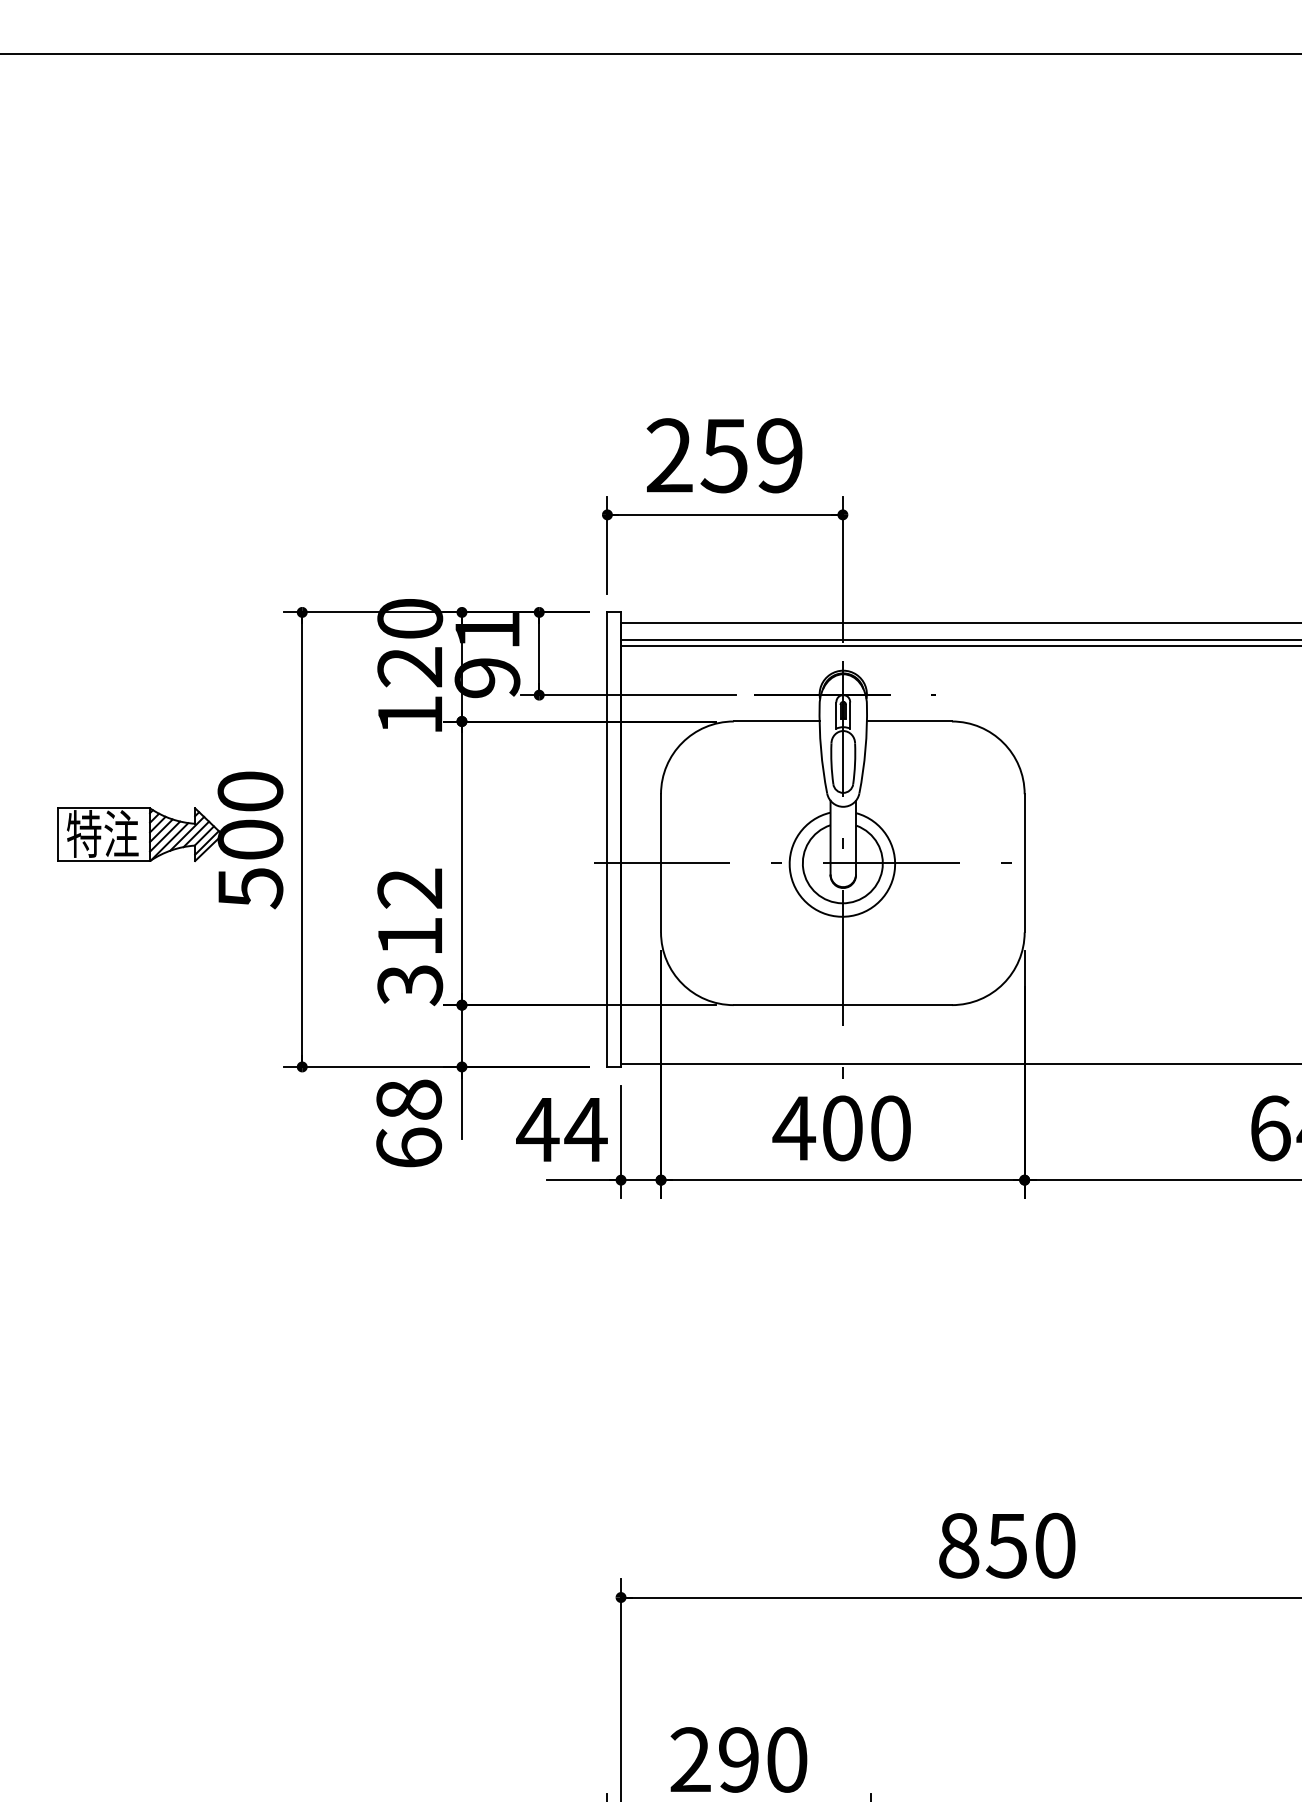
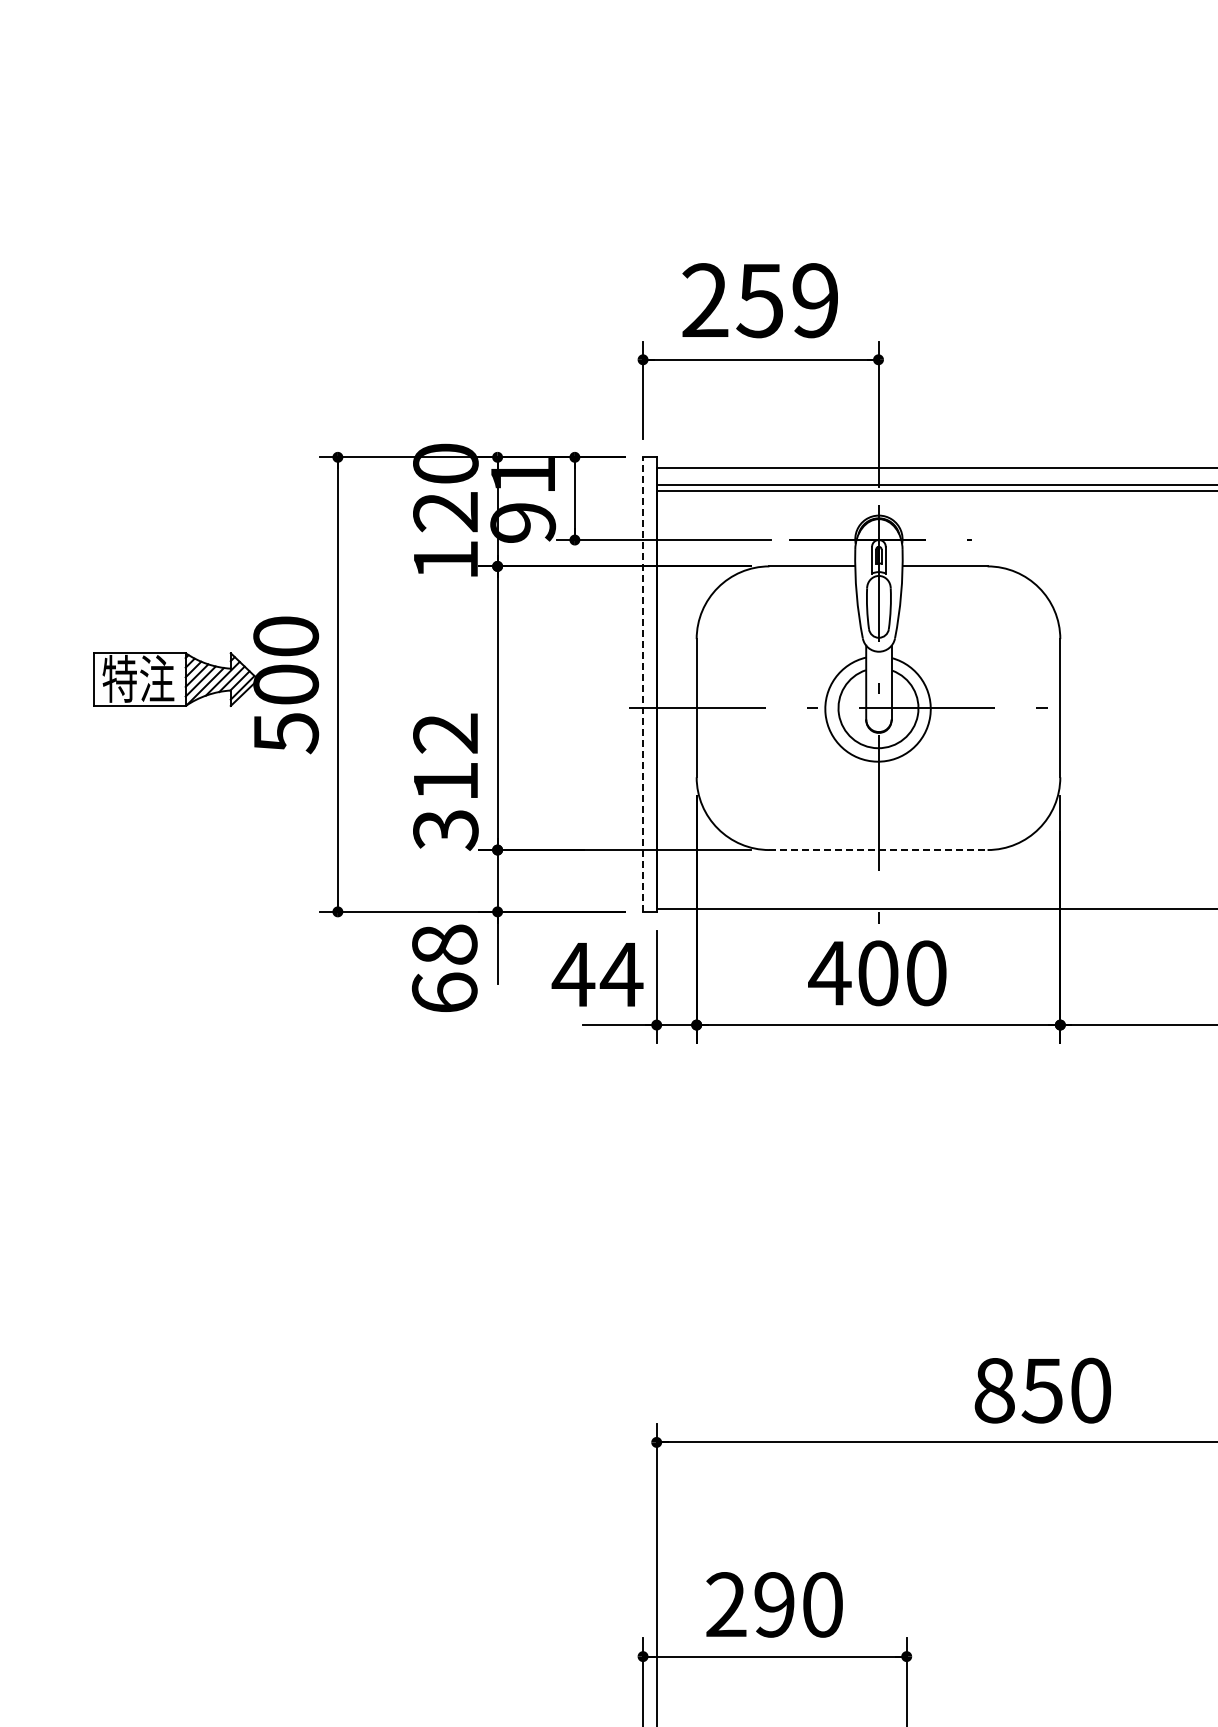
line: (607, 839) -> (643, 684), solid -> dashed
line: (843, 1005) -> (879, 850), solid -> dashed

